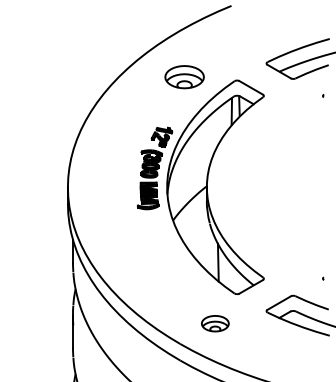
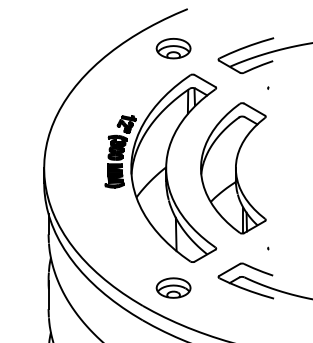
part: (184, 77) -> (173, 48), moved
part: (283, 187) -> (233, 168), added
part: (215, 323) -> (173, 287), size x1.43

